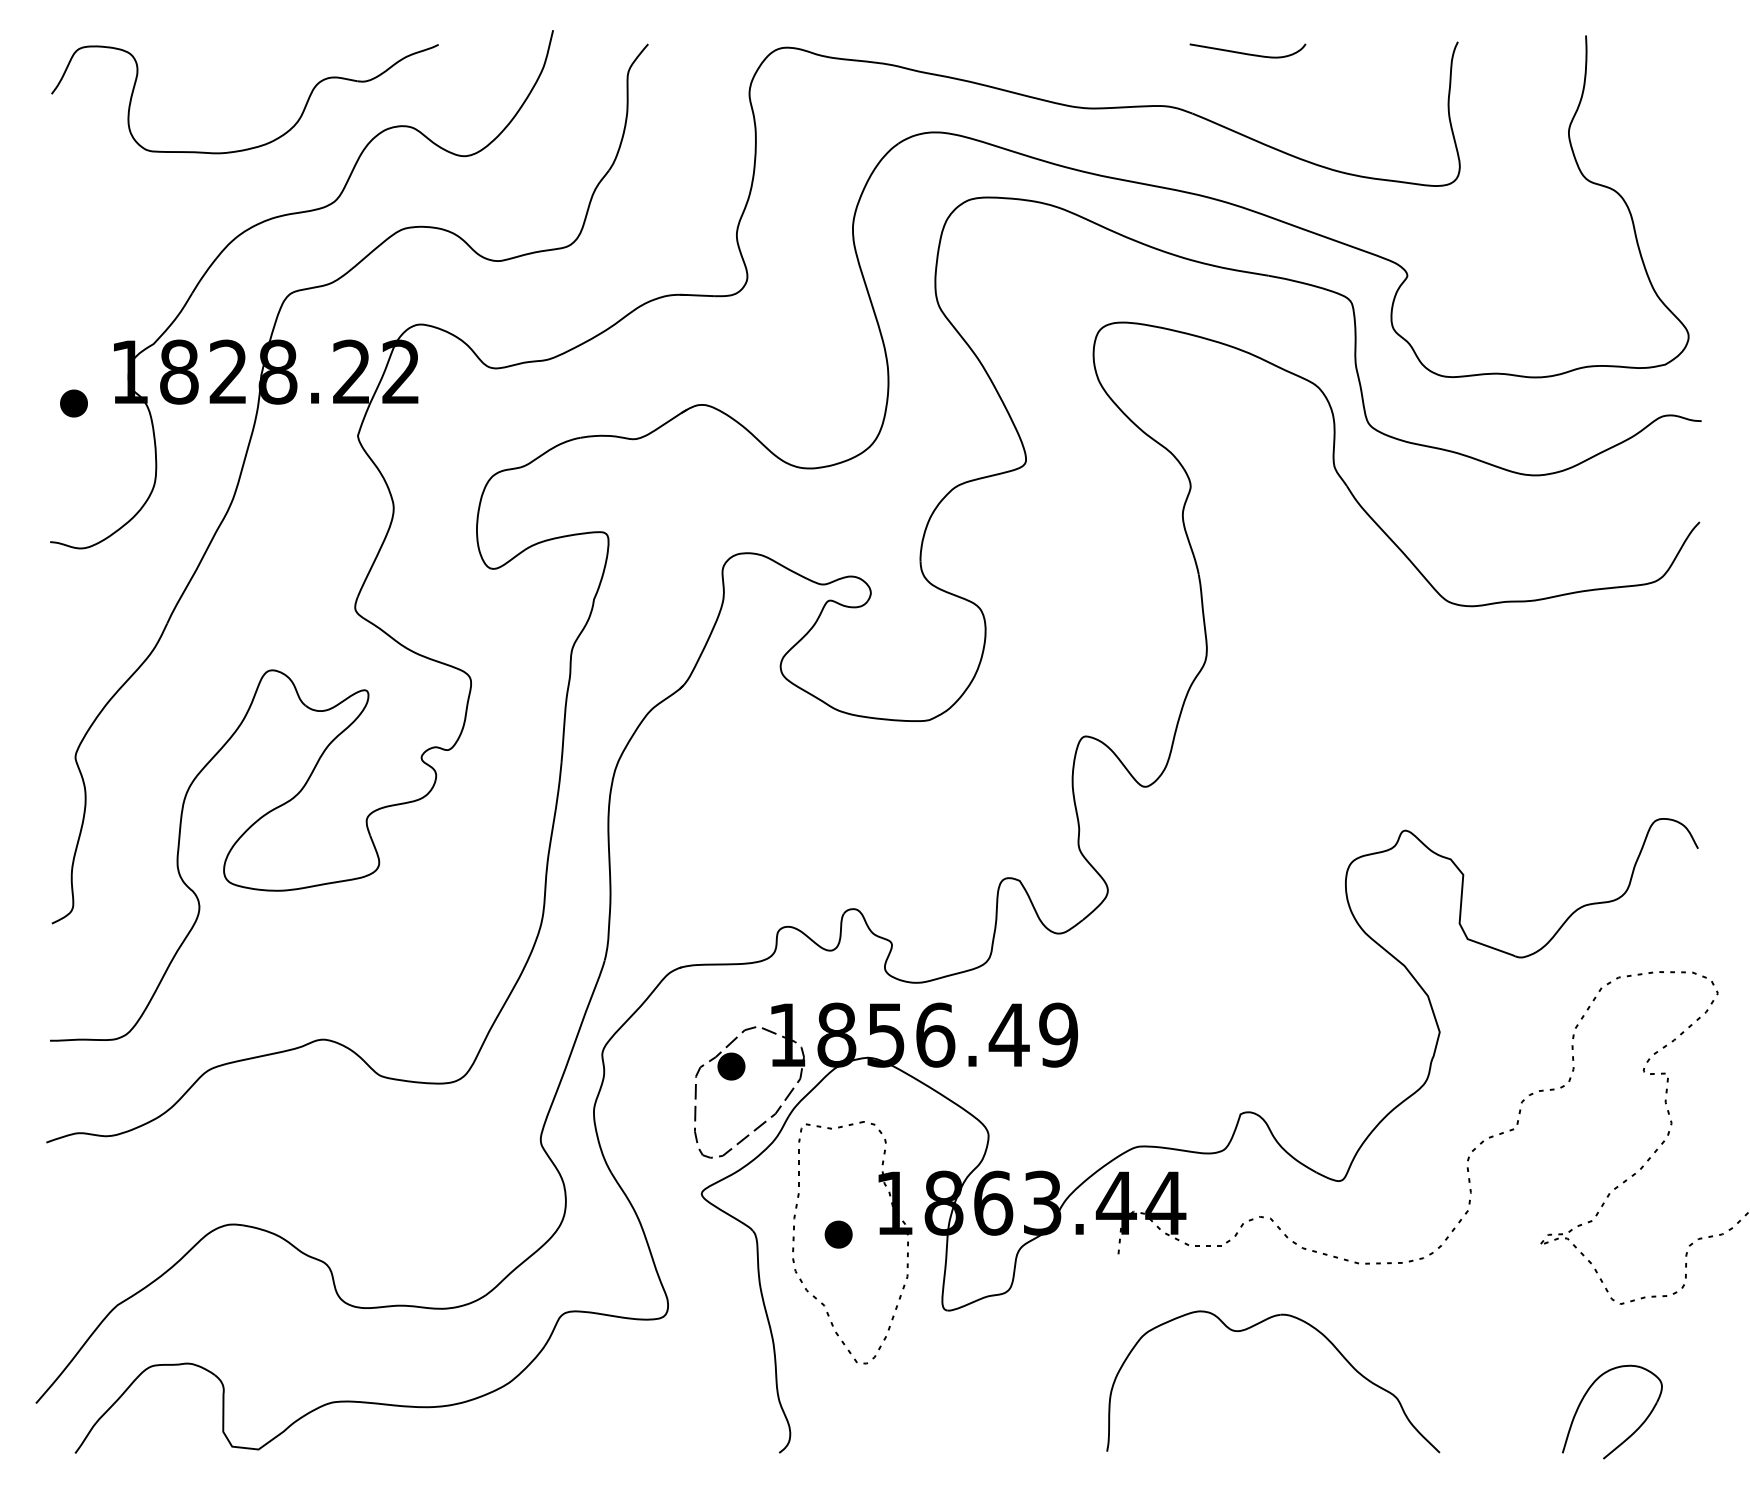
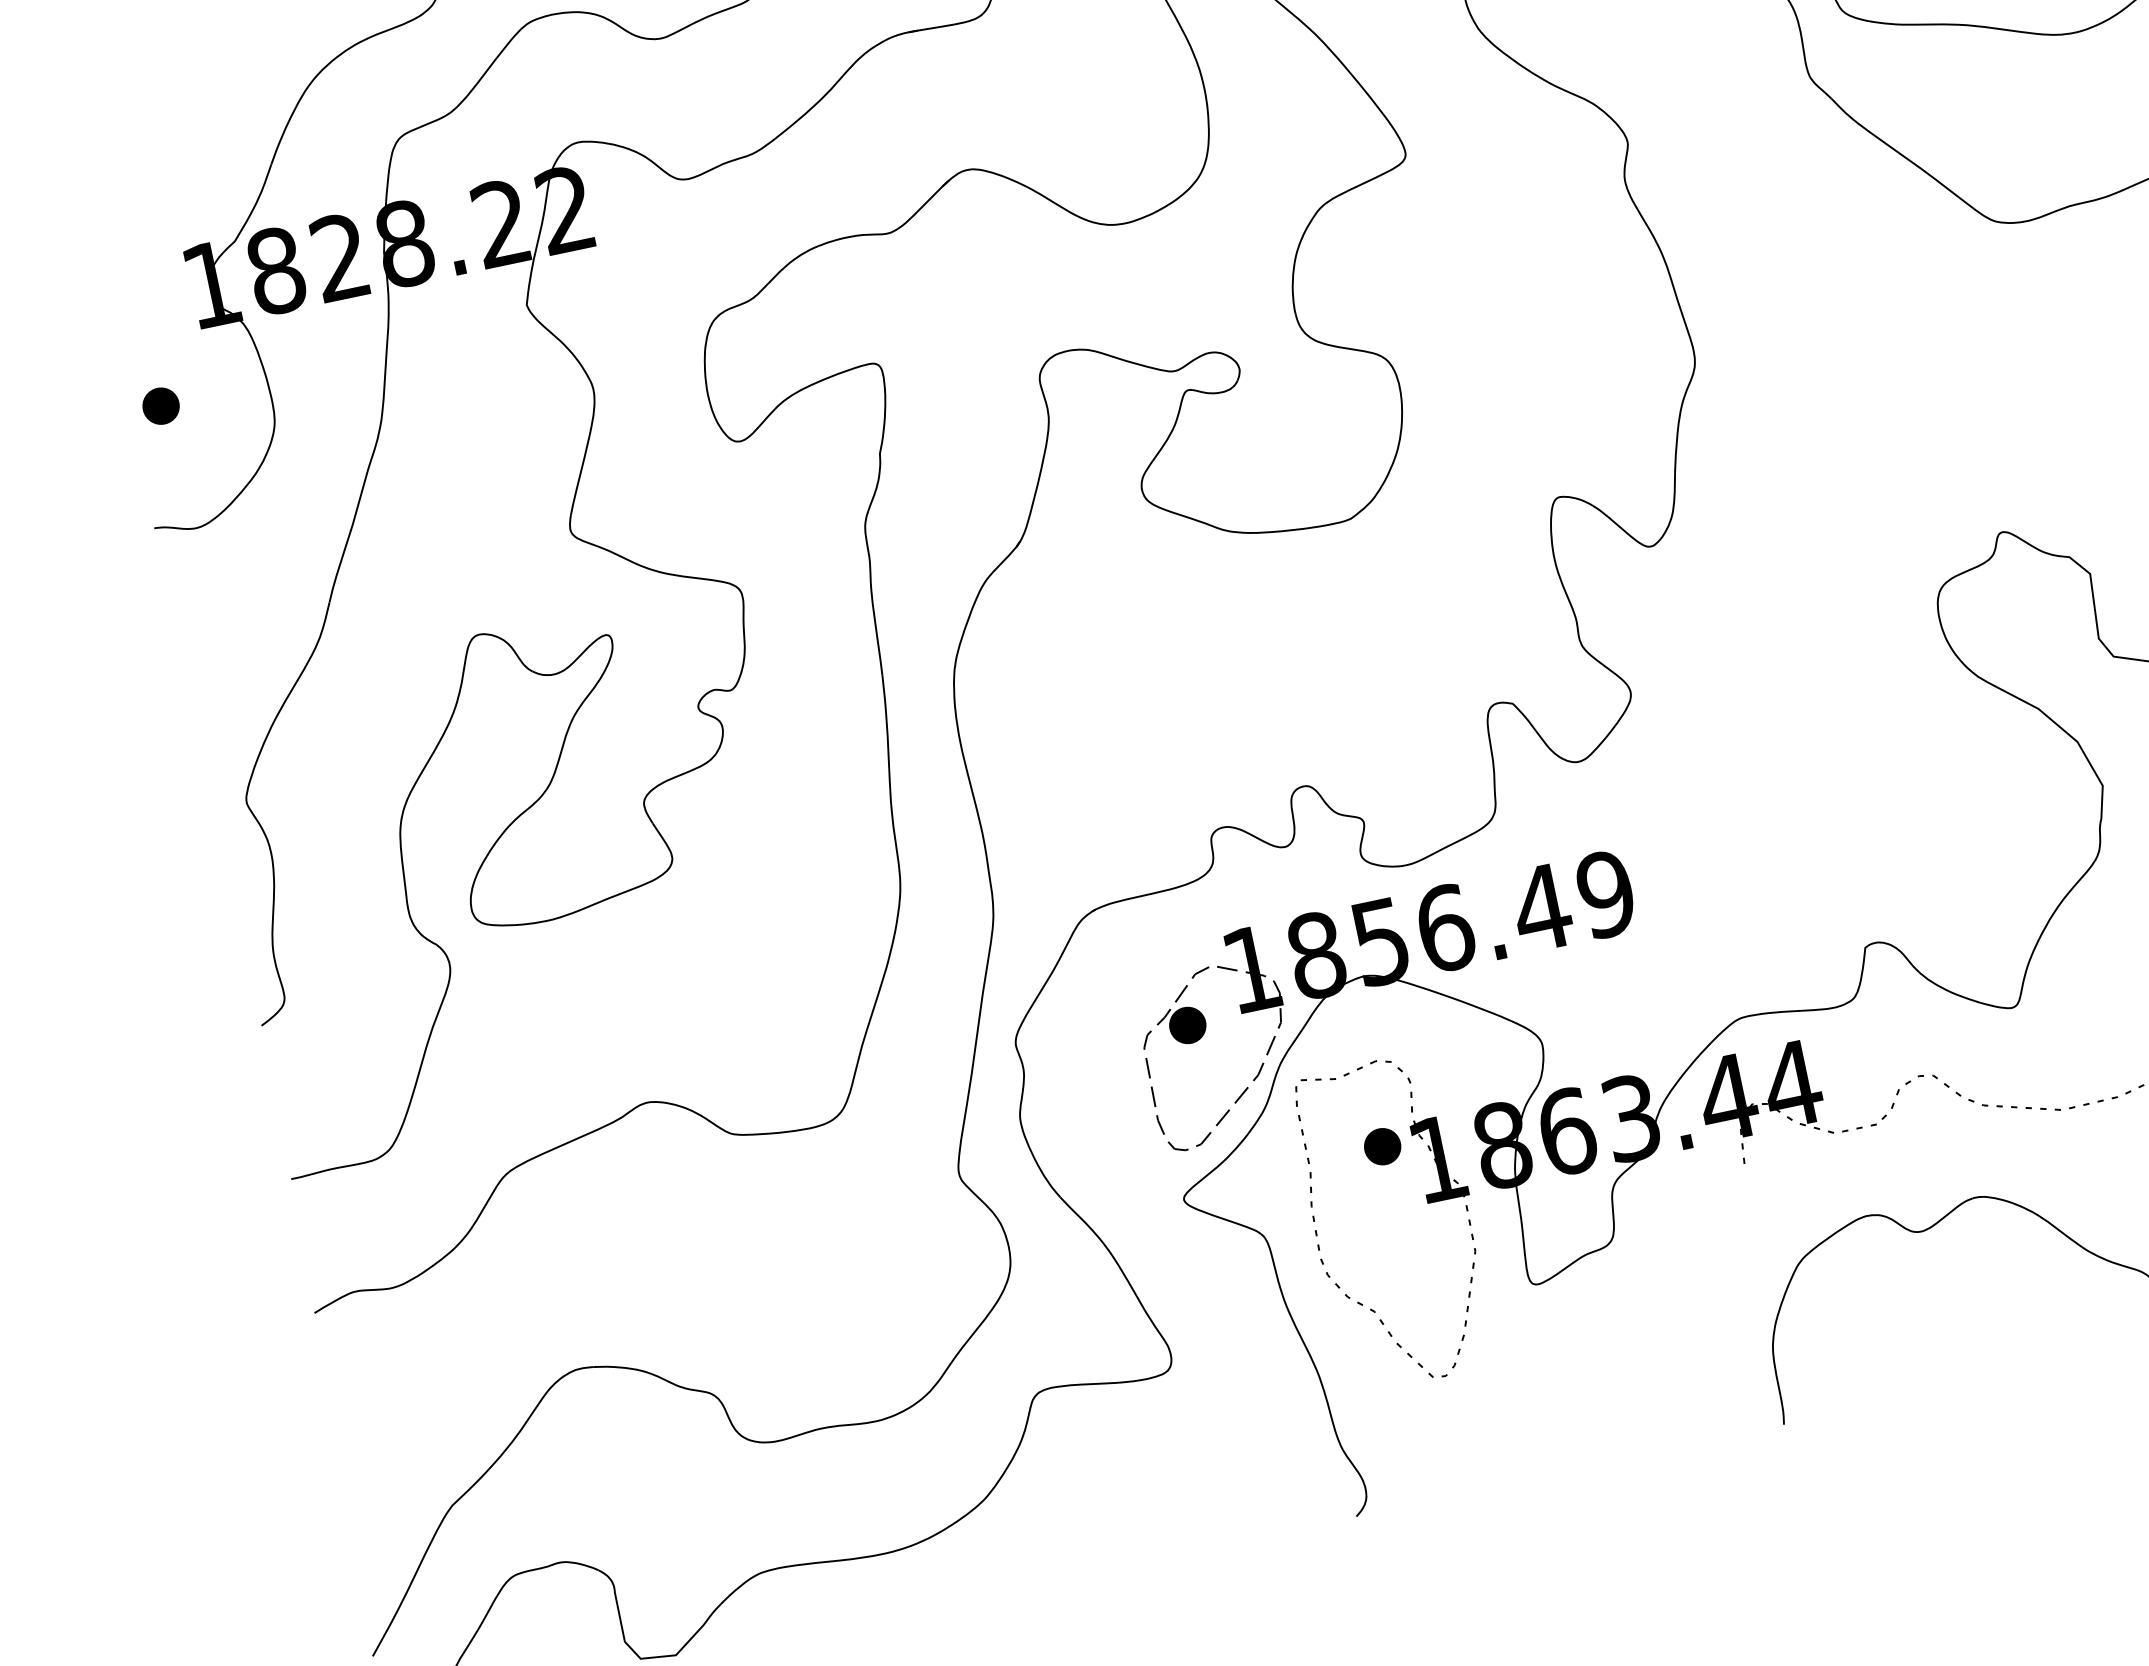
part: (73, 403) -> (160, 406), moved
part: (838, 1234) -> (1382, 1146), moved

